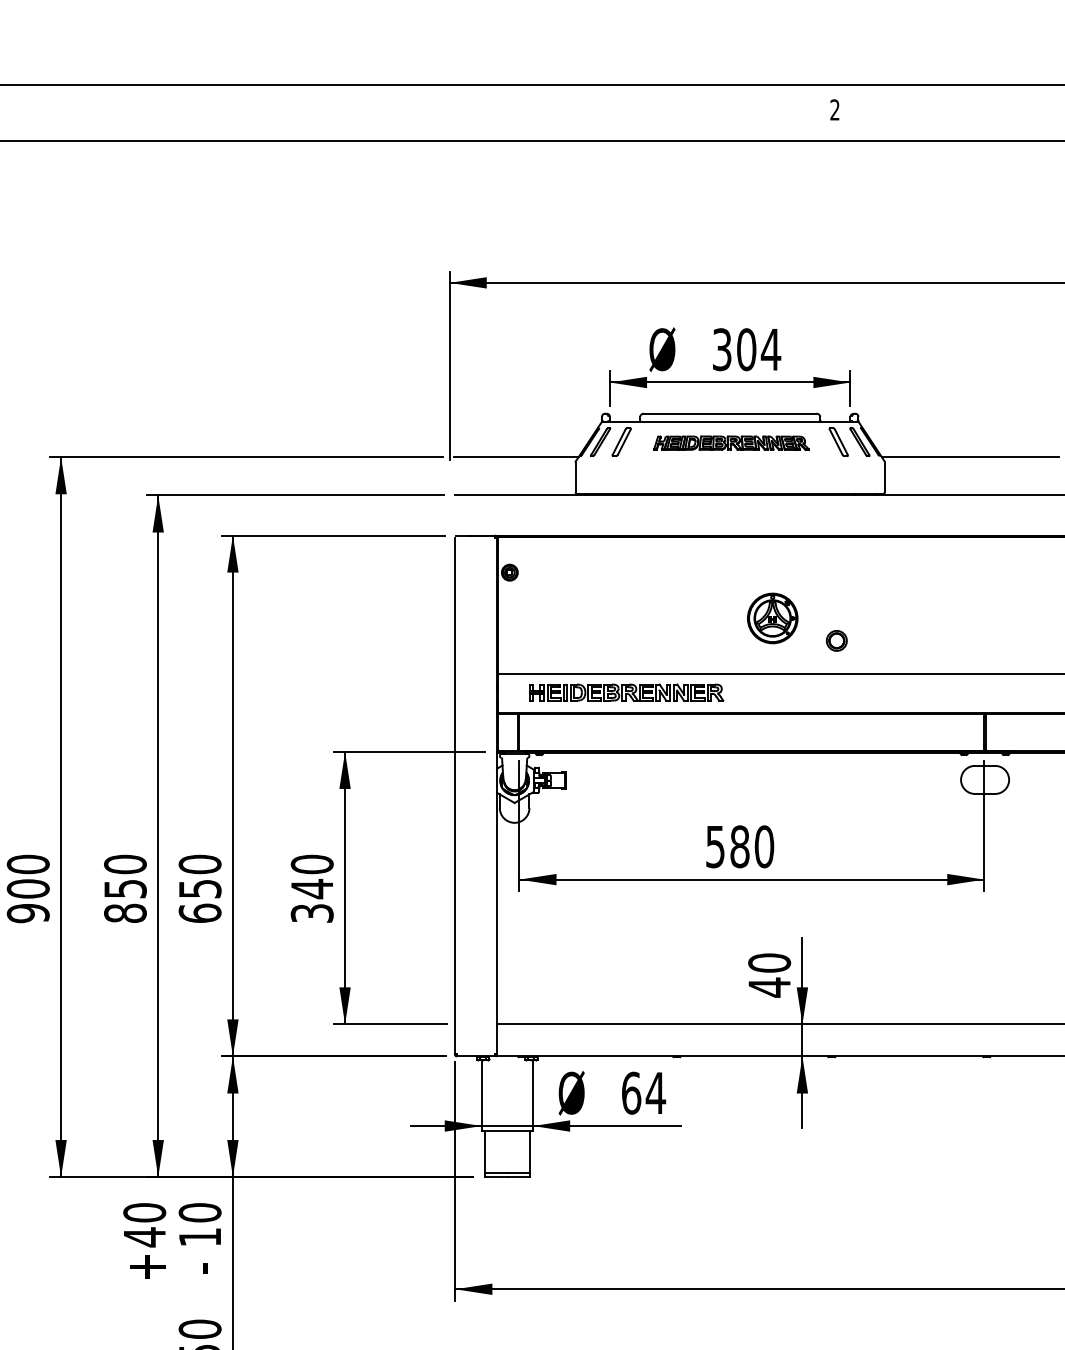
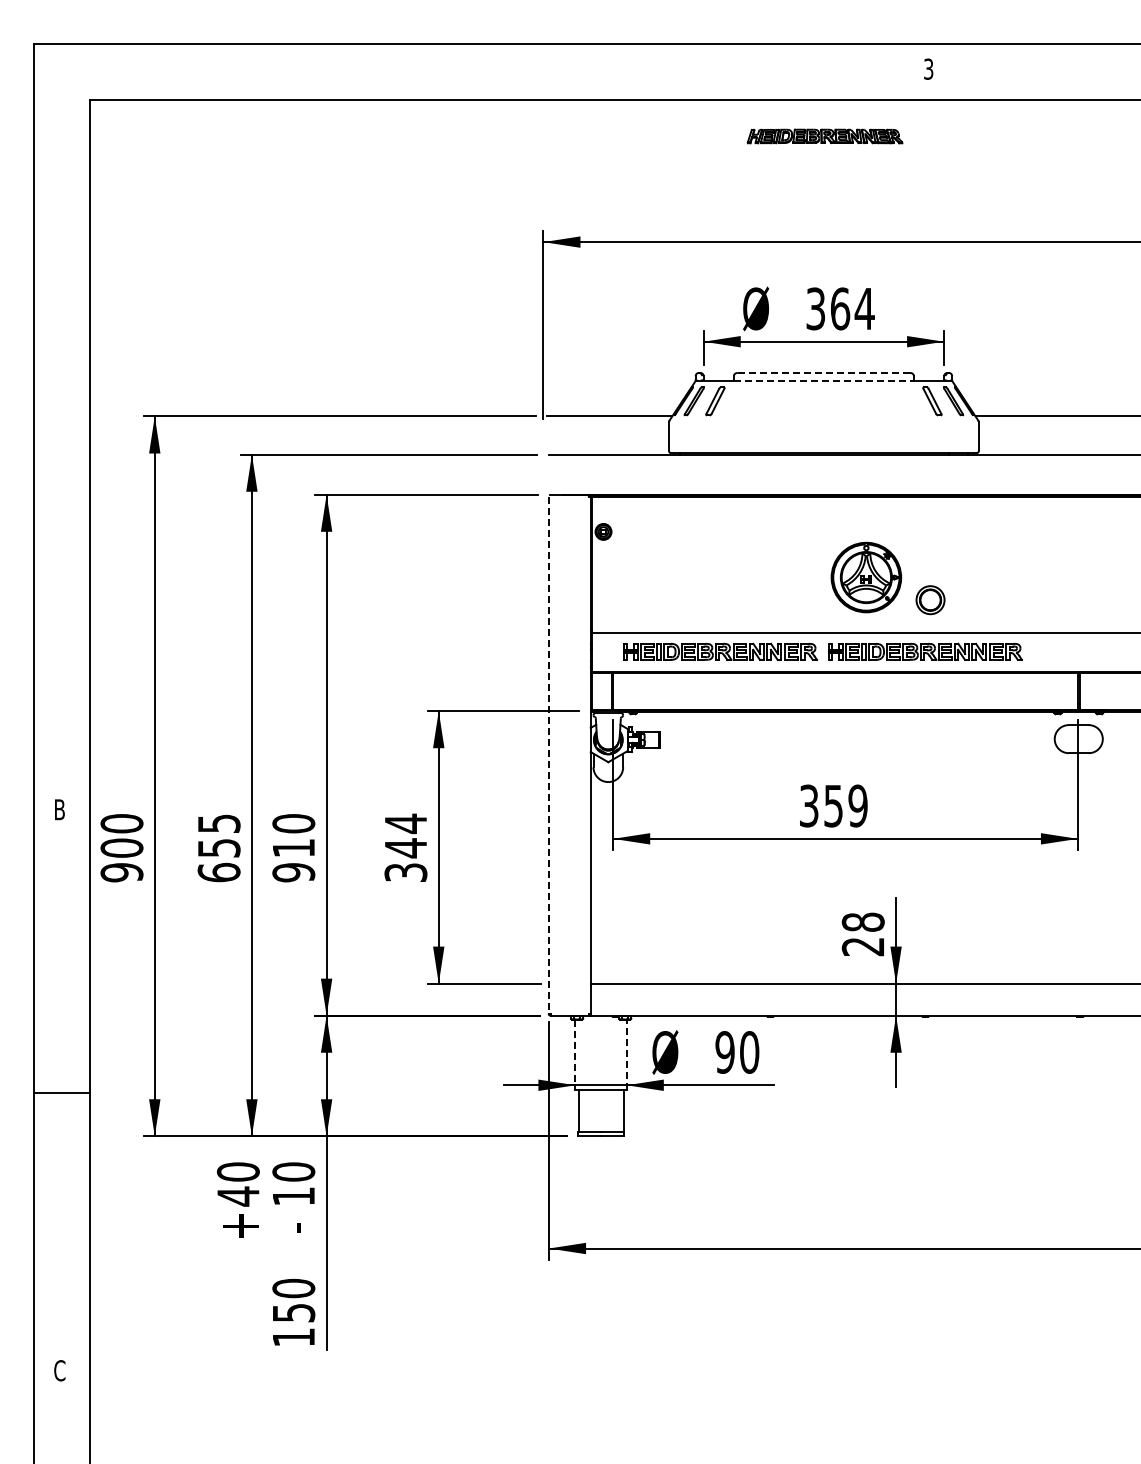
text: (834, 109) -> (928, 68), 2 -> 3
text: (746, 349) -> (840, 308), 304 -> 364
line: (729, 413) -> (823, 372), solid -> dashed
line: (729, 421) -> (823, 380), solid -> dashed
part: (730, 443) -> (824, 136), moved
part: (772, 618) -> (866, 577), size x1.4
part: (836, 640) -> (930, 599), size x1.4
part: (831, 692) -> (925, 651), added
line: (454, 796) -> (548, 755), solid -> dashed
text: (739, 846) -> (833, 805), 580 -> 359
text: (311, 864) -> (405, 823), 340 -> 344
text: (124, 889) -> (218, 848), 850 -> 655
text: (199, 901) -> (293, 860), 650 -> 910
text: (768, 975) -> (862, 934), 40 -> 28
text: (643, 1093) -> (737, 1052), 64 -> 90
line: (532, 1095) -> (626, 1054), solid -> dashed
line: (481, 1096) -> (575, 1055), solid -> dashed

